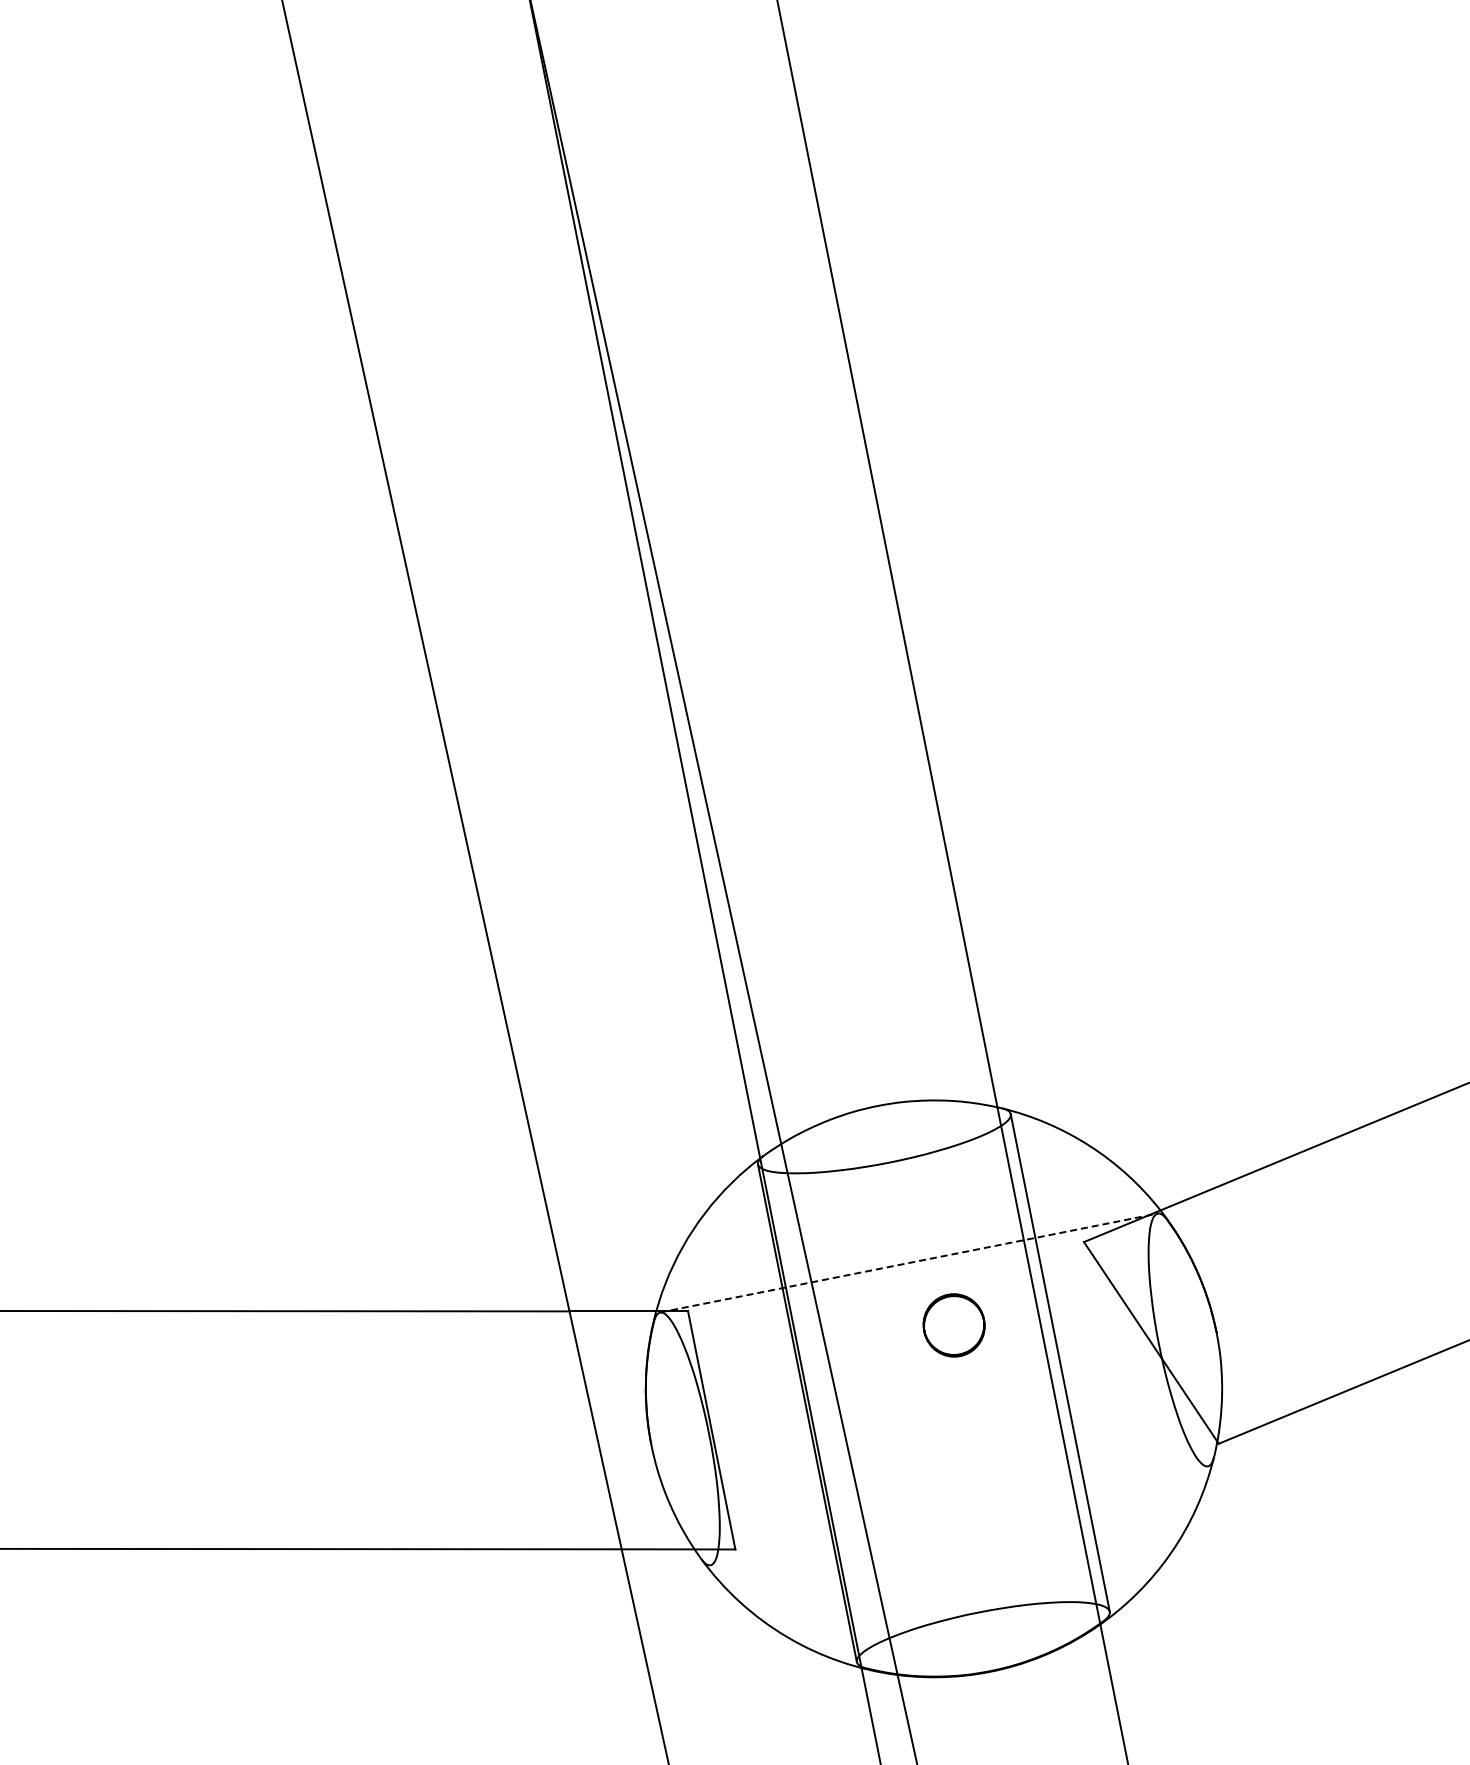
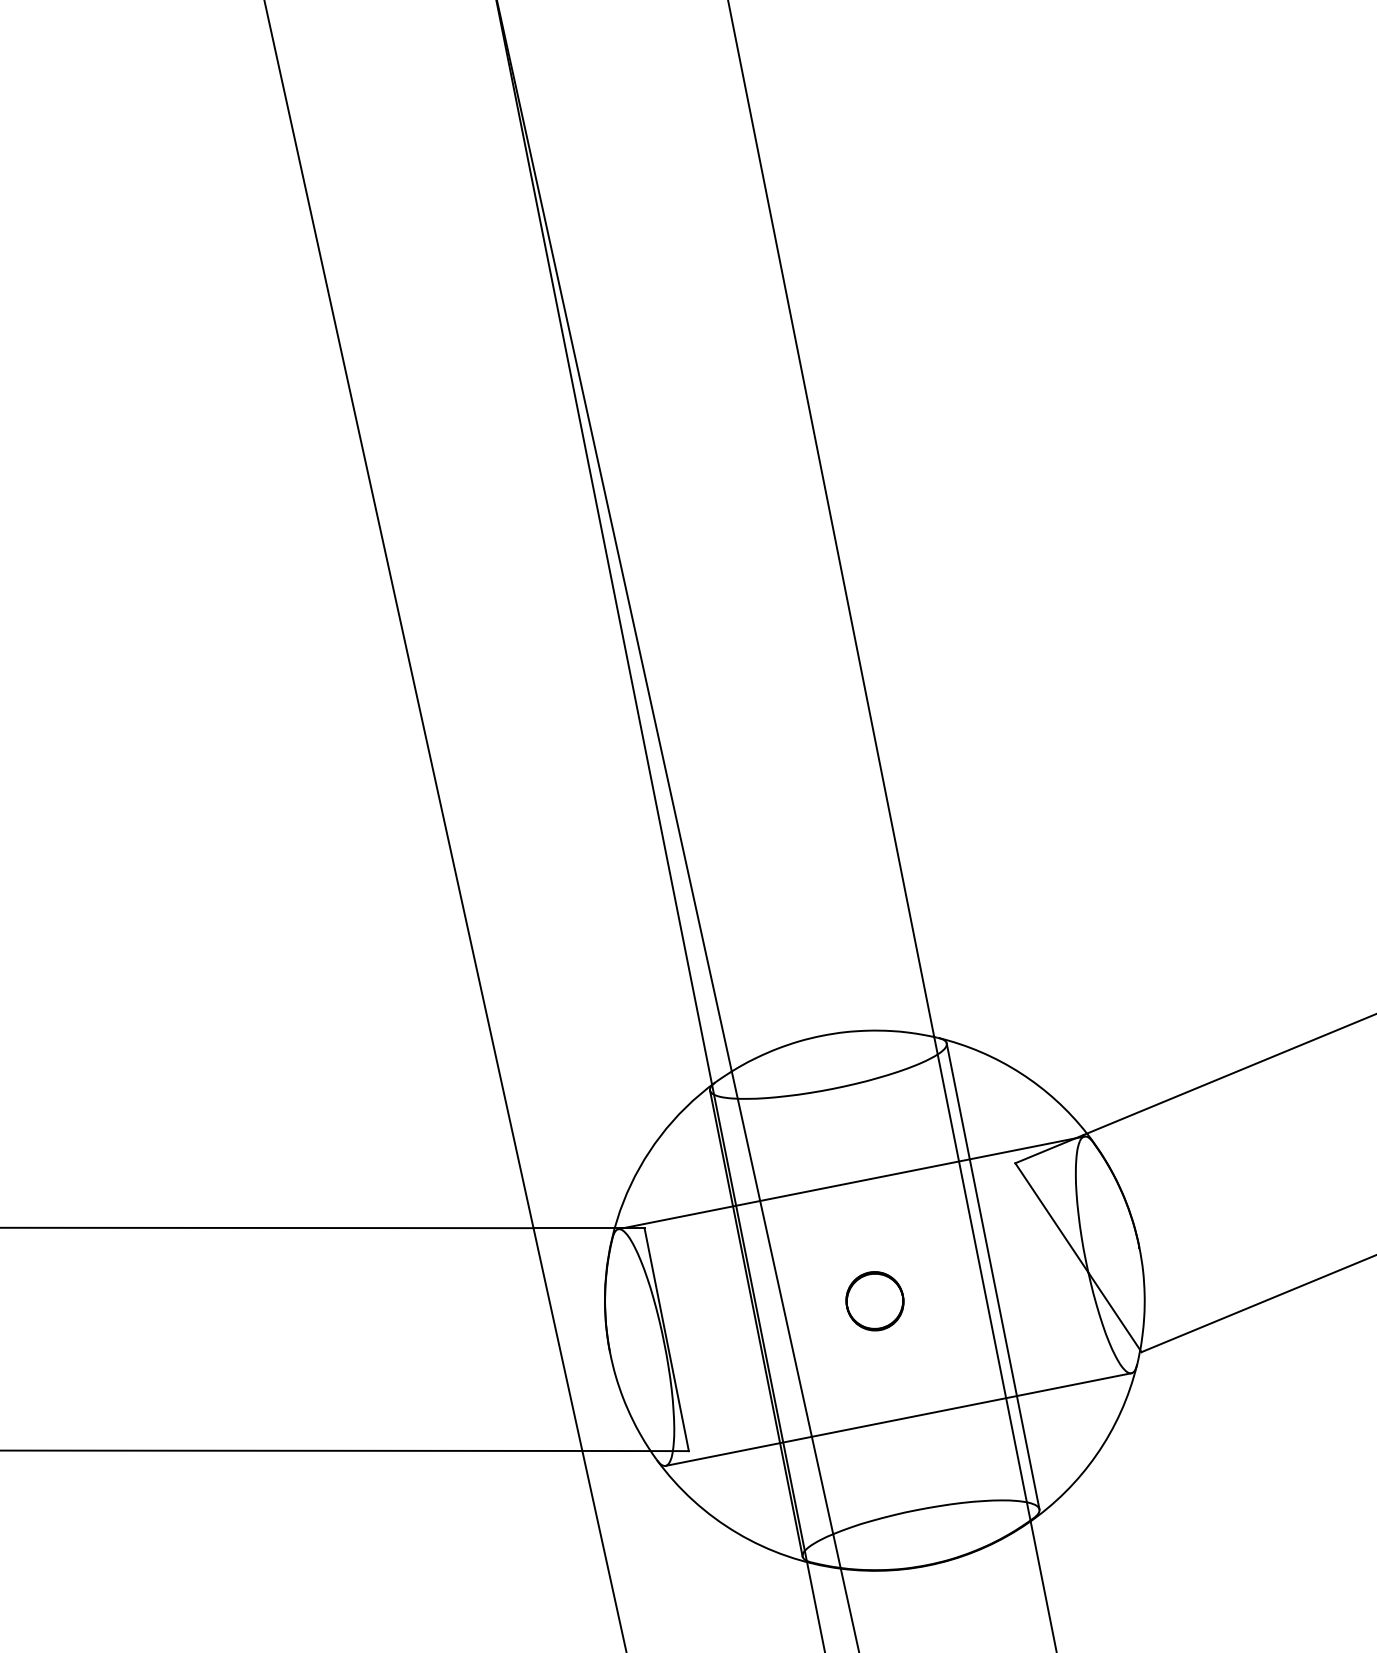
line: (909, 1263) -> (851, 1183), dashed -> solid
part: (953, 1325) -> (874, 1301), moved
line: (958, 1515) -> (897, 1419), added

